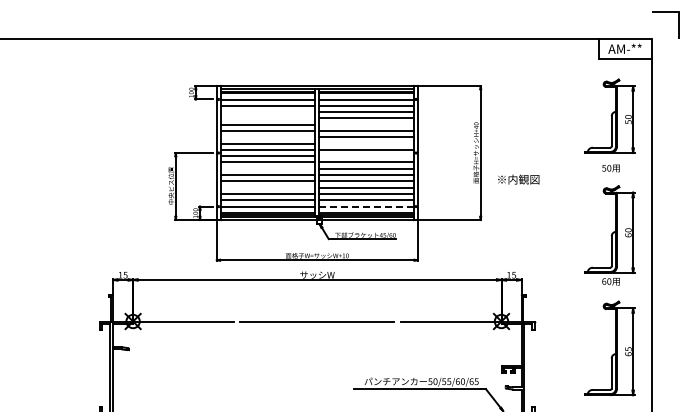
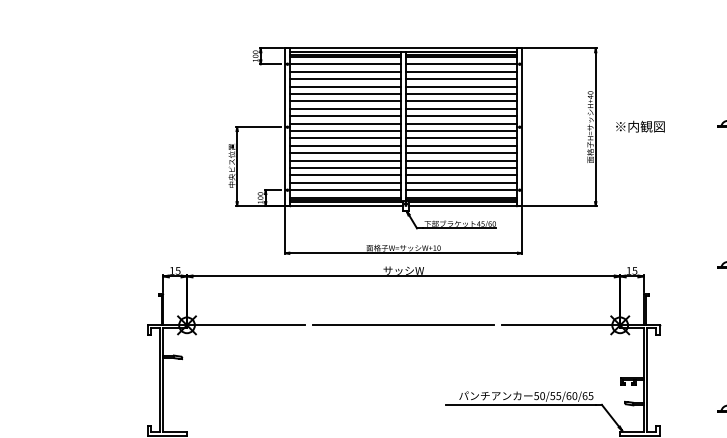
line: (267, 112) -> (345, 79), added
line: (267, 118) -> (345, 86), added
line: (366, 124) -> (461, 93), added
line: (267, 137) -> (345, 108), added
line: (366, 143) -> (461, 116), added
line: (366, 156) -> (461, 131), added
line: (267, 168) -> (345, 145), added
text: (518, 179) -> (640, 126), moved
line: (267, 187) -> (345, 167), added
line: (367, 206) -> (462, 190), dashed -> solid

